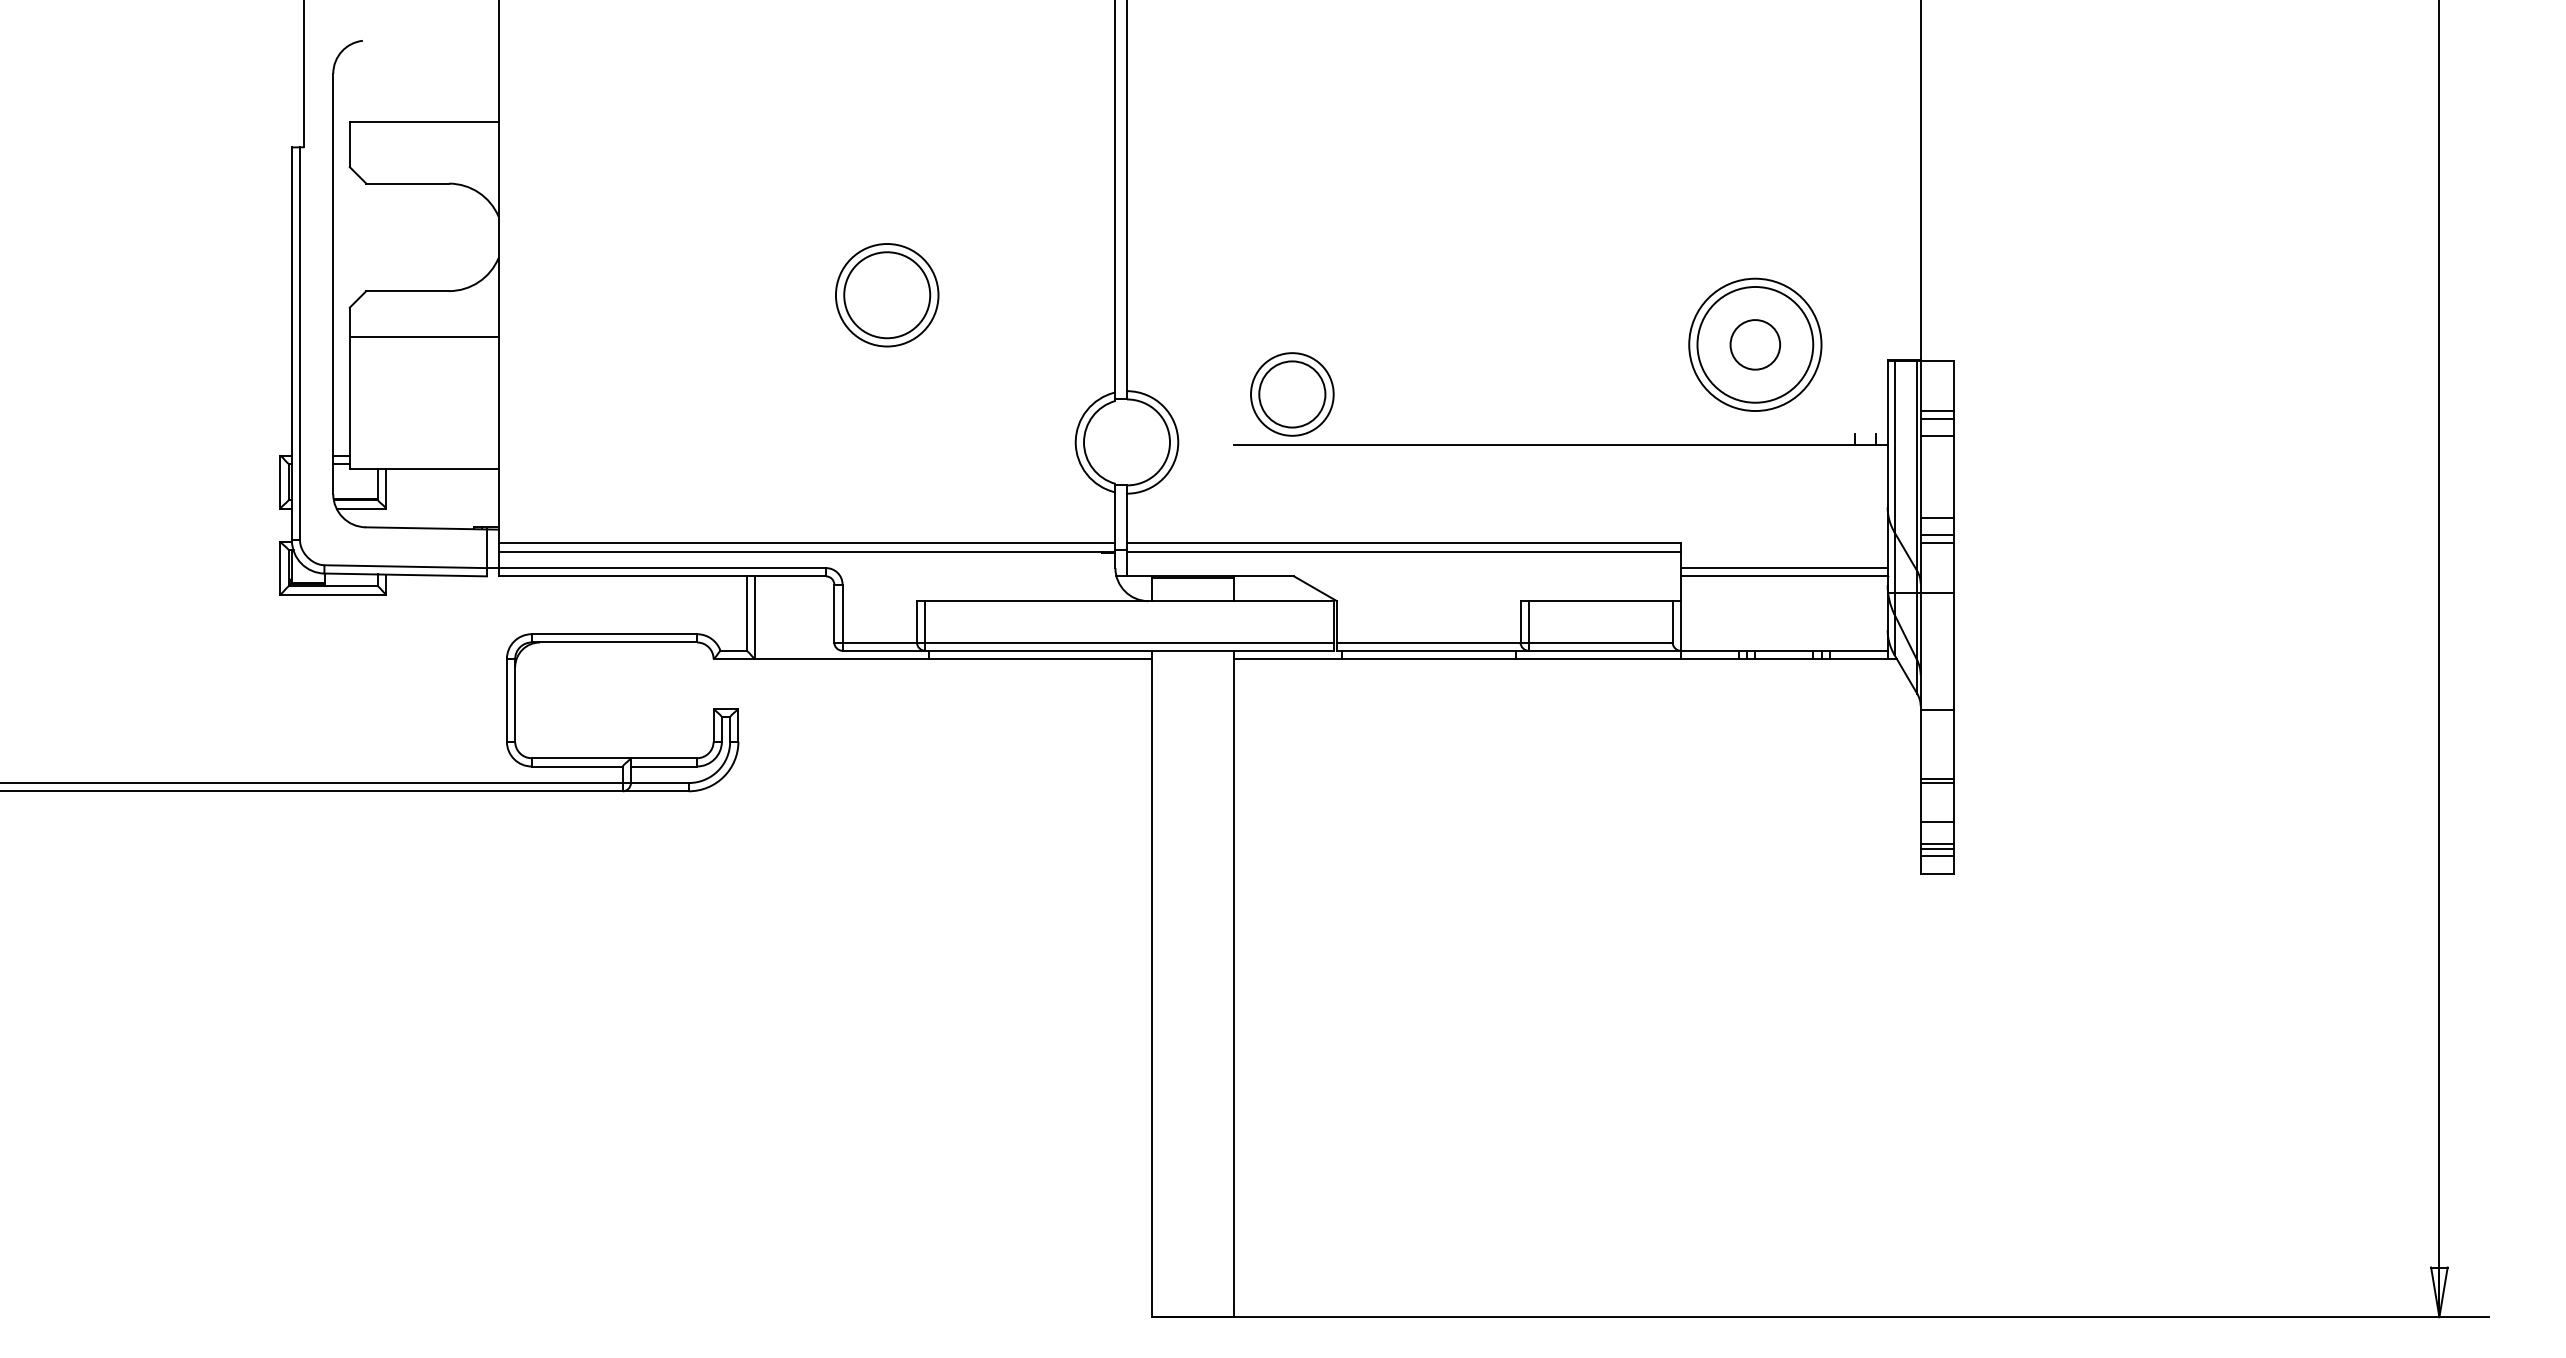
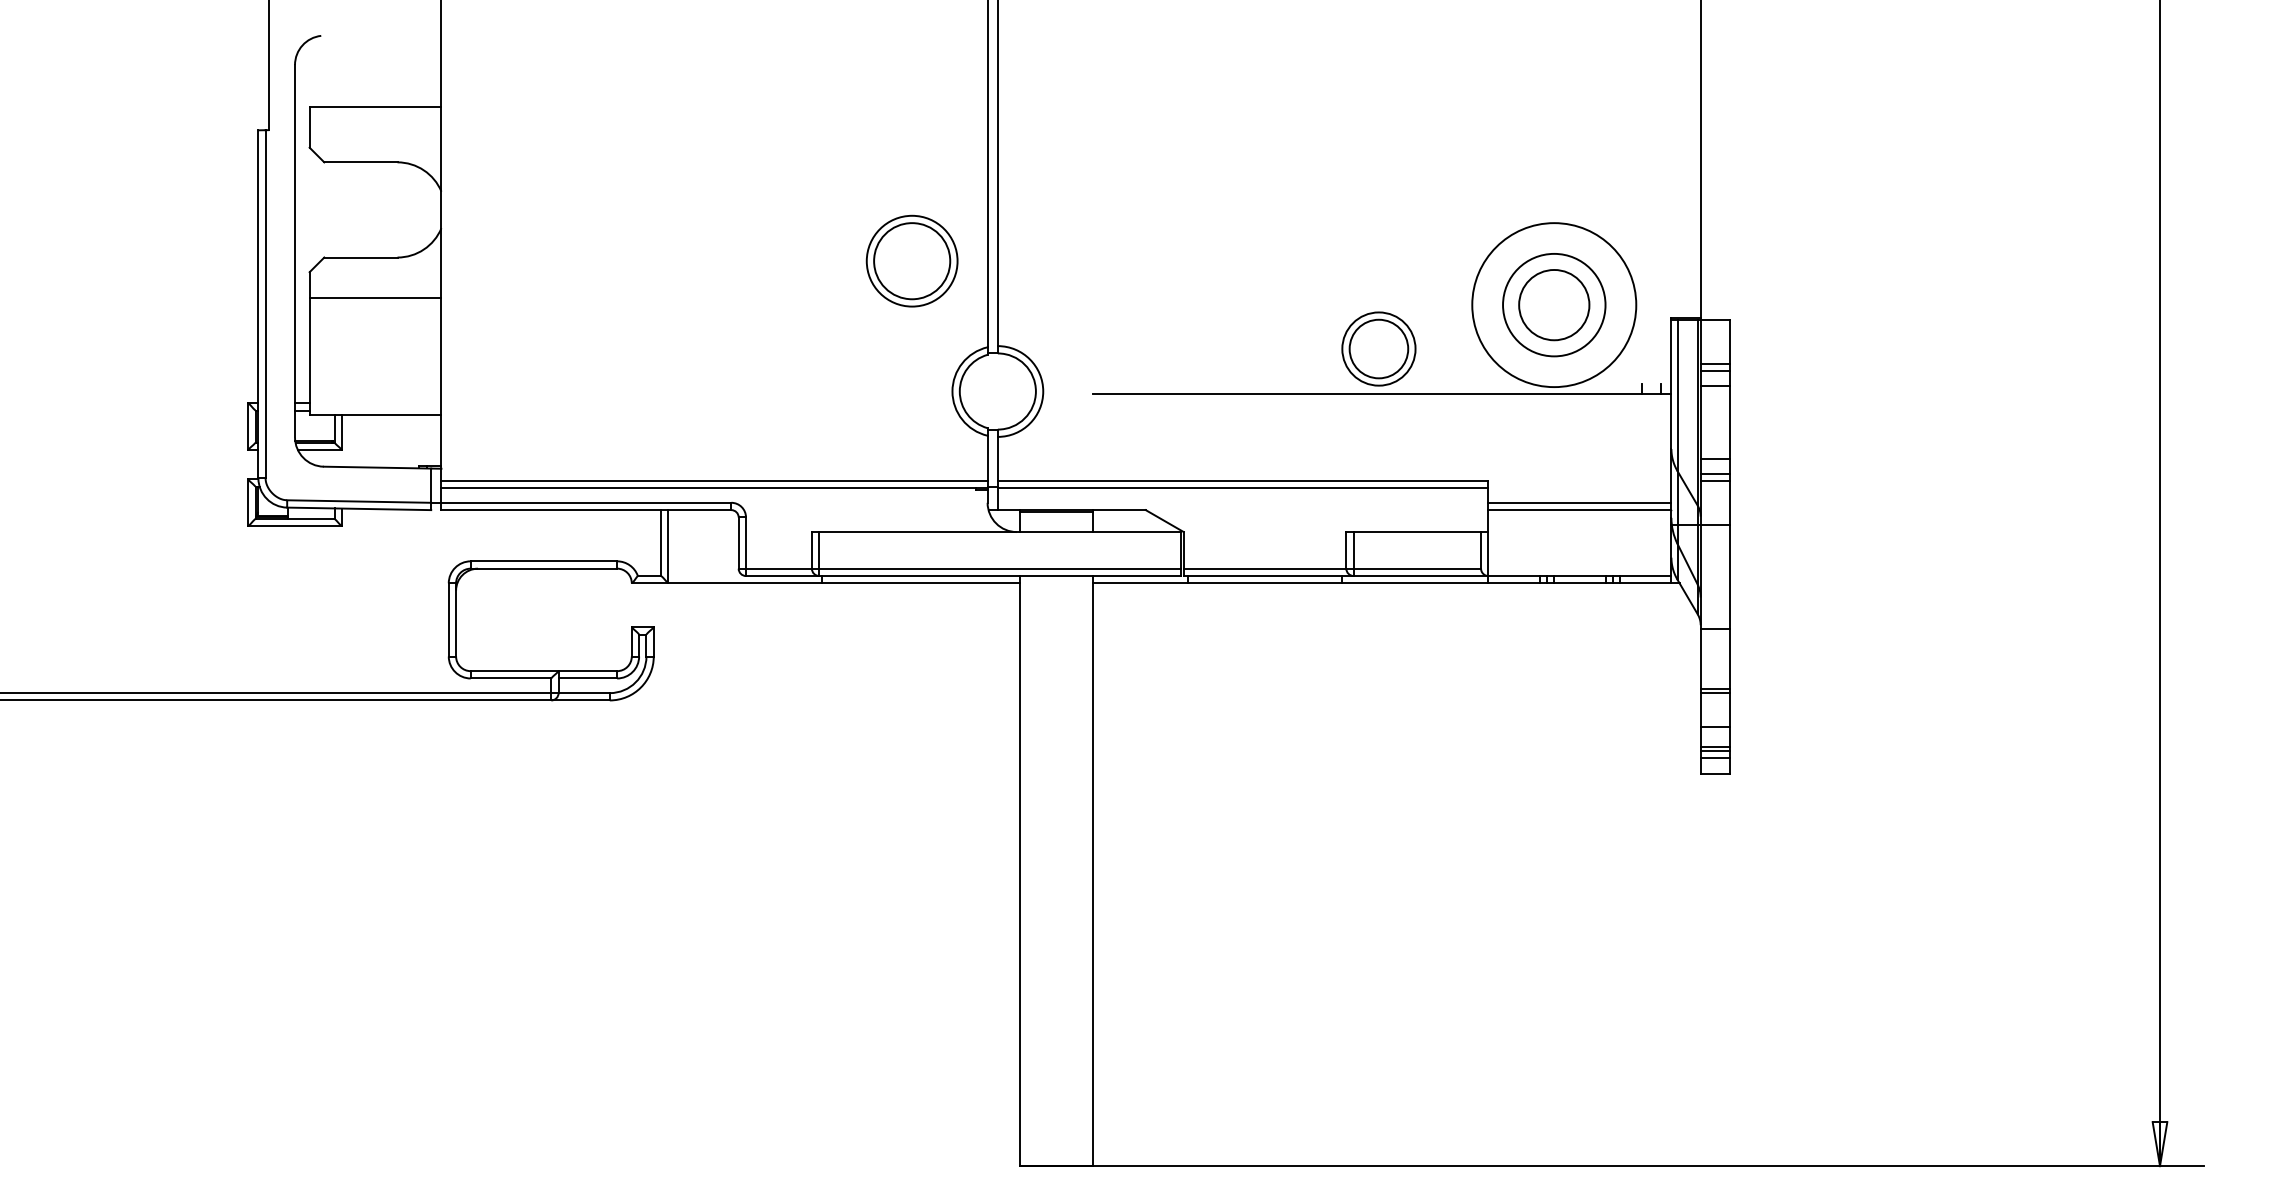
part: (887, 295) -> (912, 261), moved
circle: (1755, 344) -> (1554, 304), size x1.4
circle: (1755, 344) -> (1554, 304), size x1.6
part: (1292, 394) -> (1379, 349), moved

